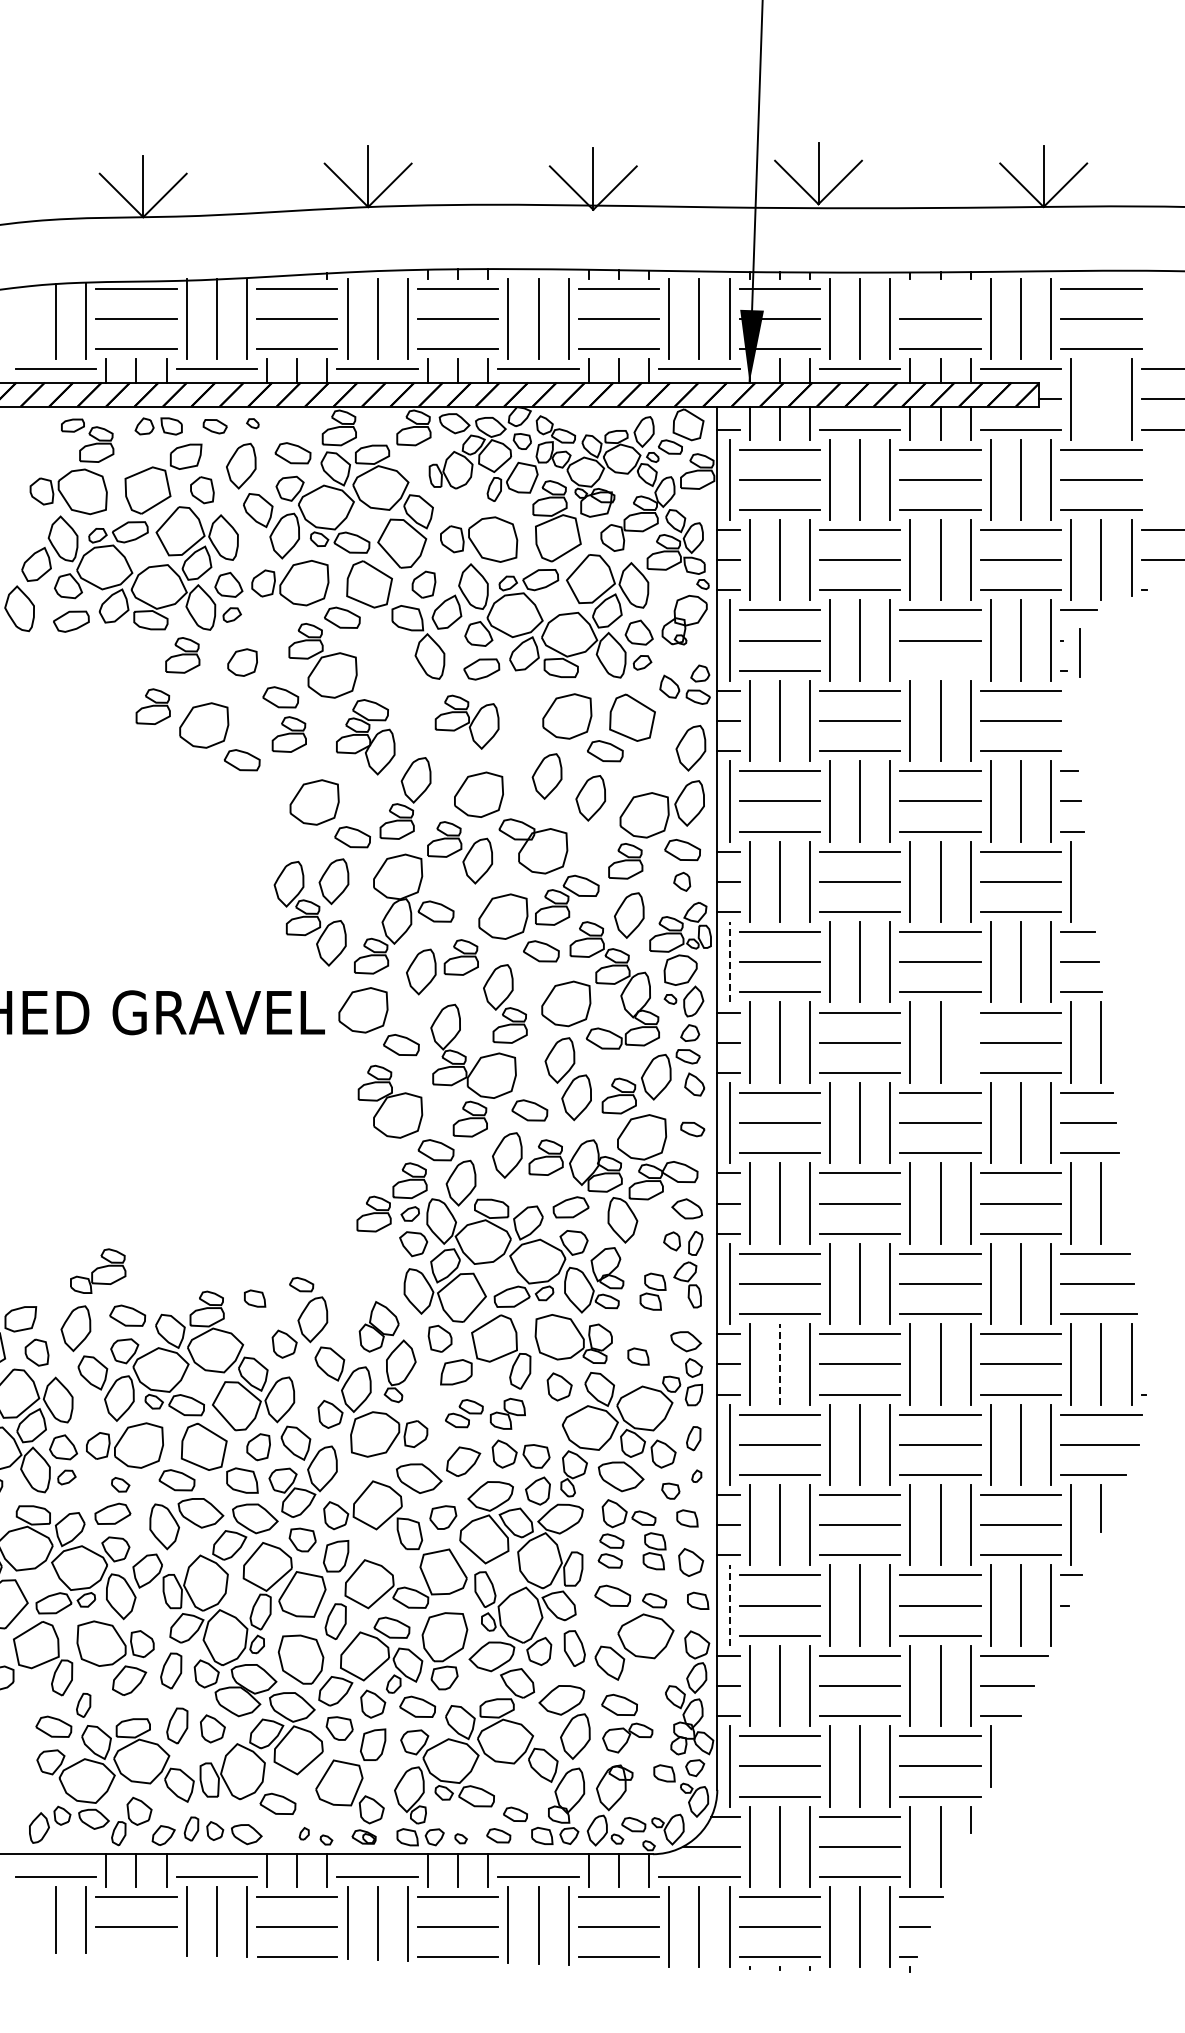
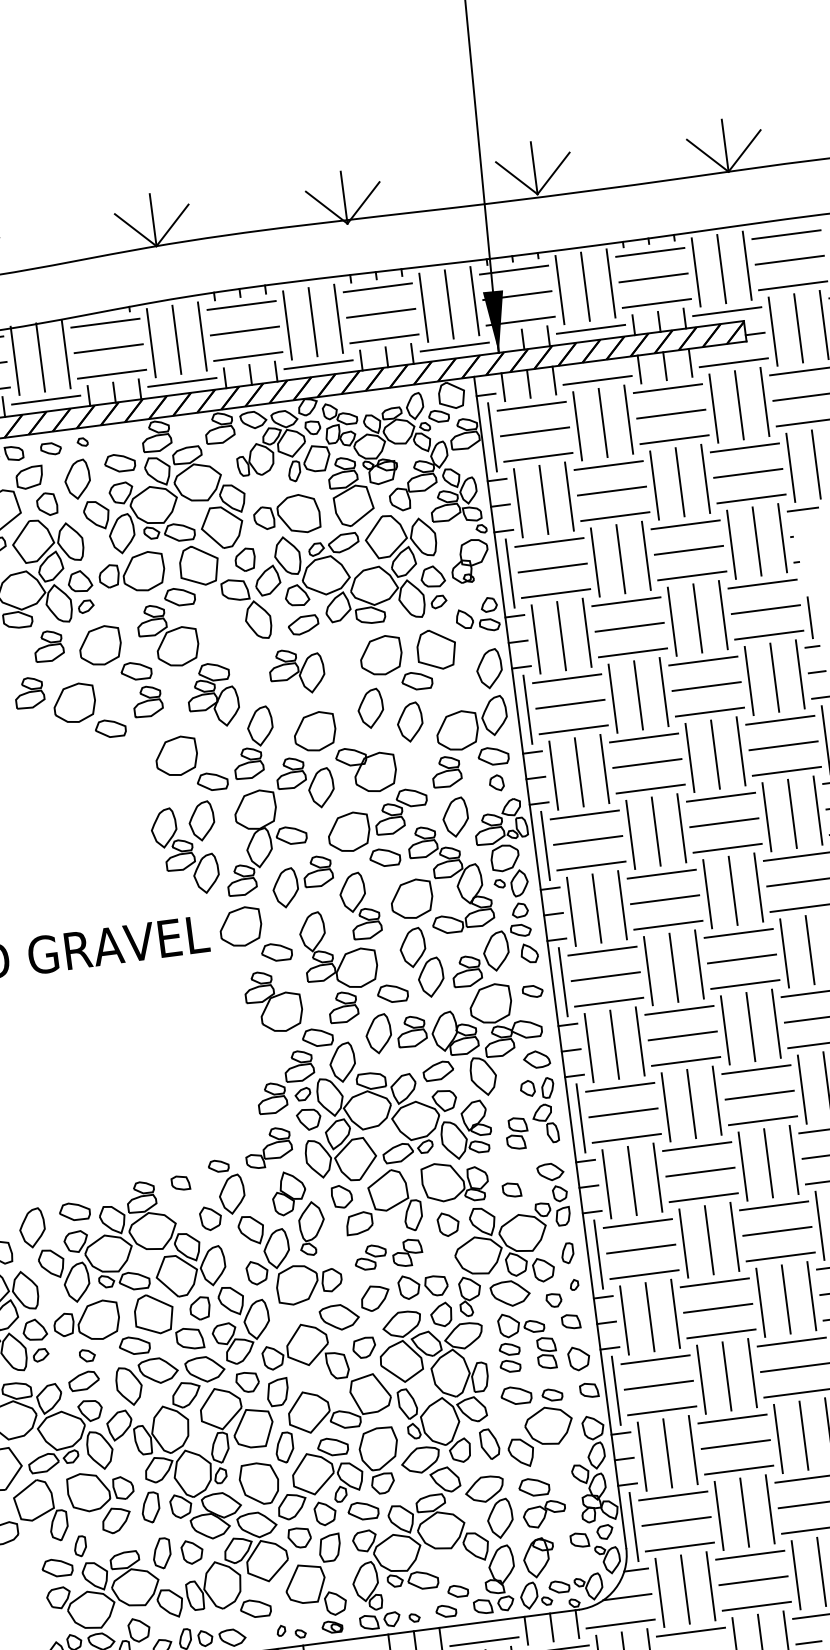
line: (940, 288) -> (650, 252), added
line: (1101, 399) -> (798, 328), added
line: (1079, 652) -> (809, 617), moved
part: (242, 662) -> (100, 645), size x1.67
line: (940, 670) -> (692, 575), added
line: (729, 961) -> (545, 845), dashed -> solid
line: (970, 1042) -> (758, 887), added
part: (98, 1270) -> (268, 1147), moved
line: (779, 1363) -> (632, 1180), dashed -> solid
line: (729, 1605) -> (616, 1390), dashed -> solid

